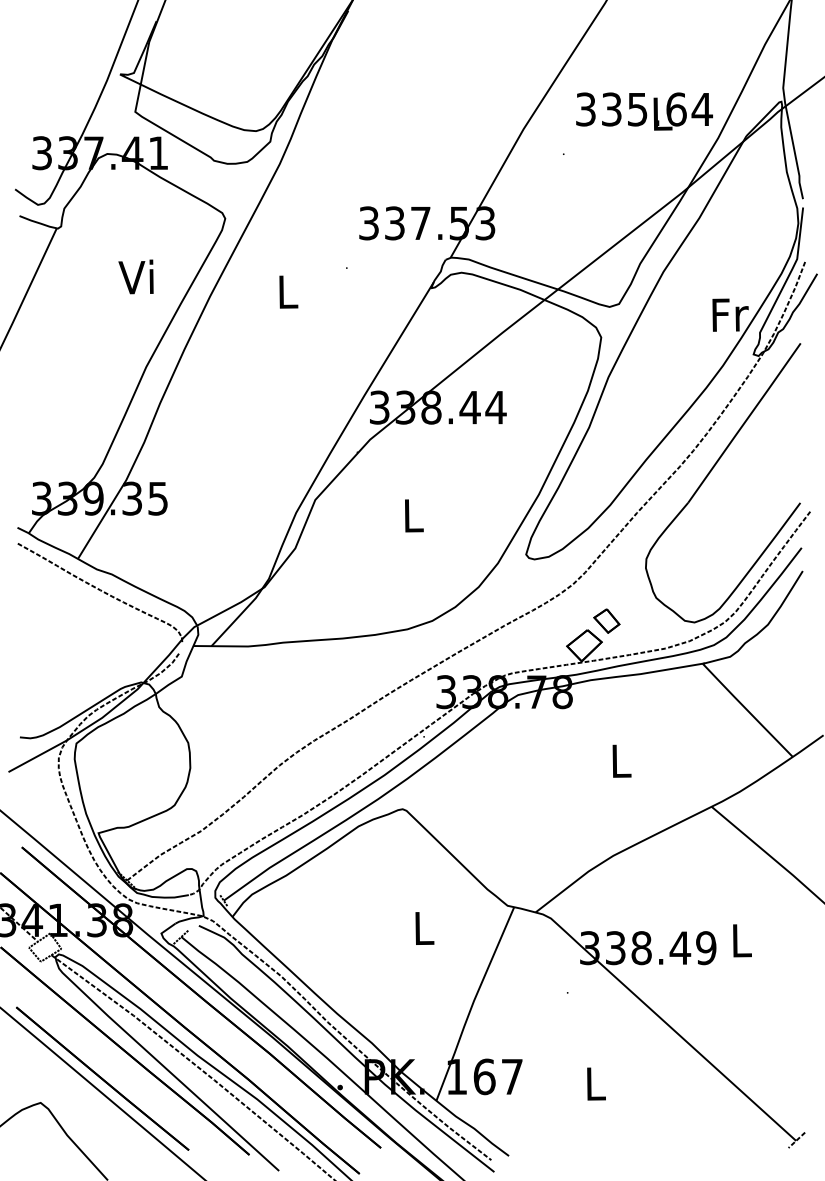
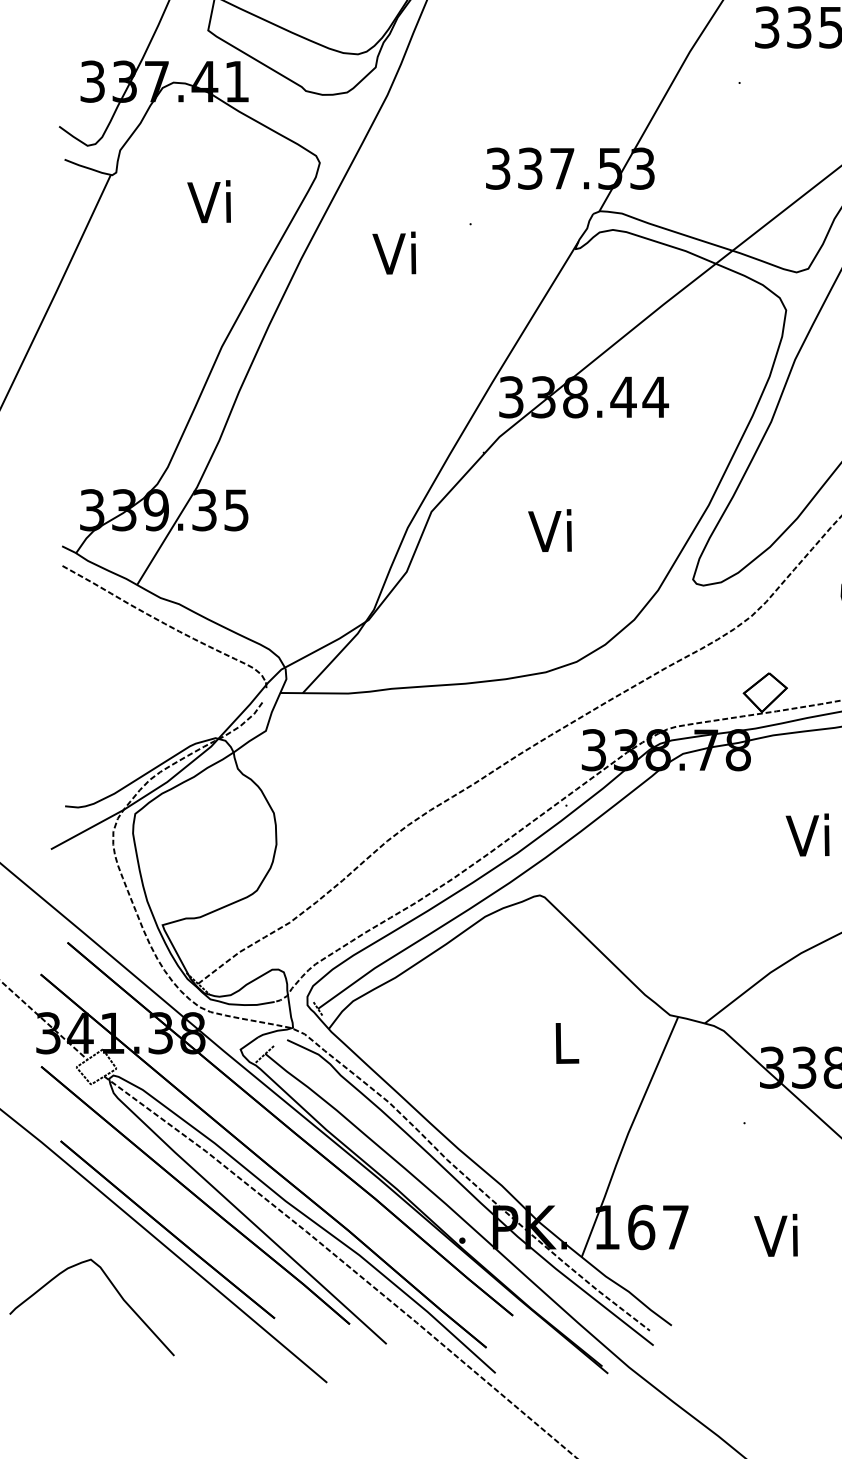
text: (135, 276) -> (208, 201), moved
text: (284, 291) -> (393, 253), L -> Vi
text: (410, 514) -> (549, 529), L -> Vi
part: (606, 620) -> (792, 661), removed
text: (618, 760) -> (807, 834), L -> Vi
text: (592, 1083) -> (775, 1235), L -> Vi

